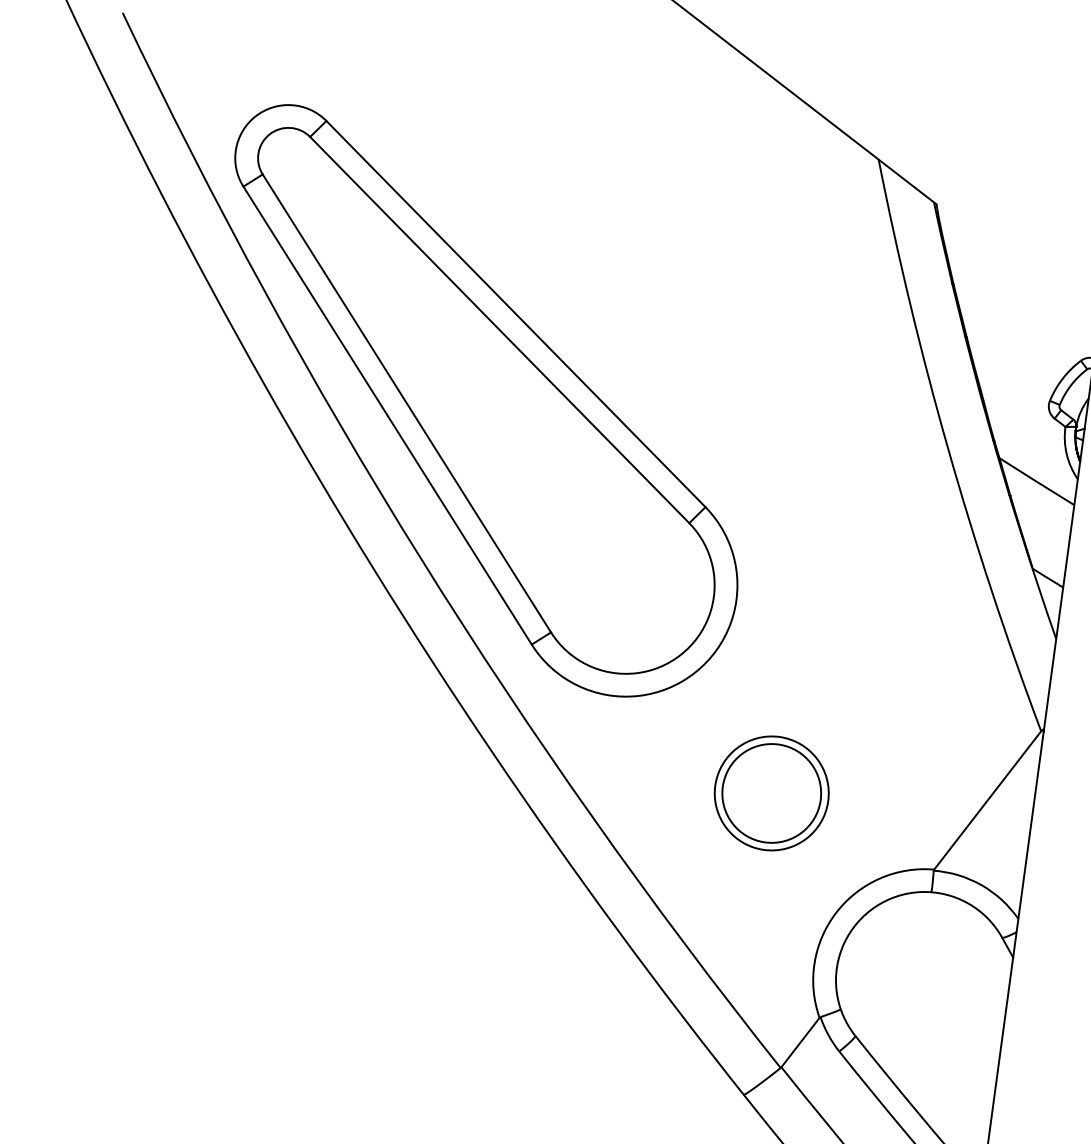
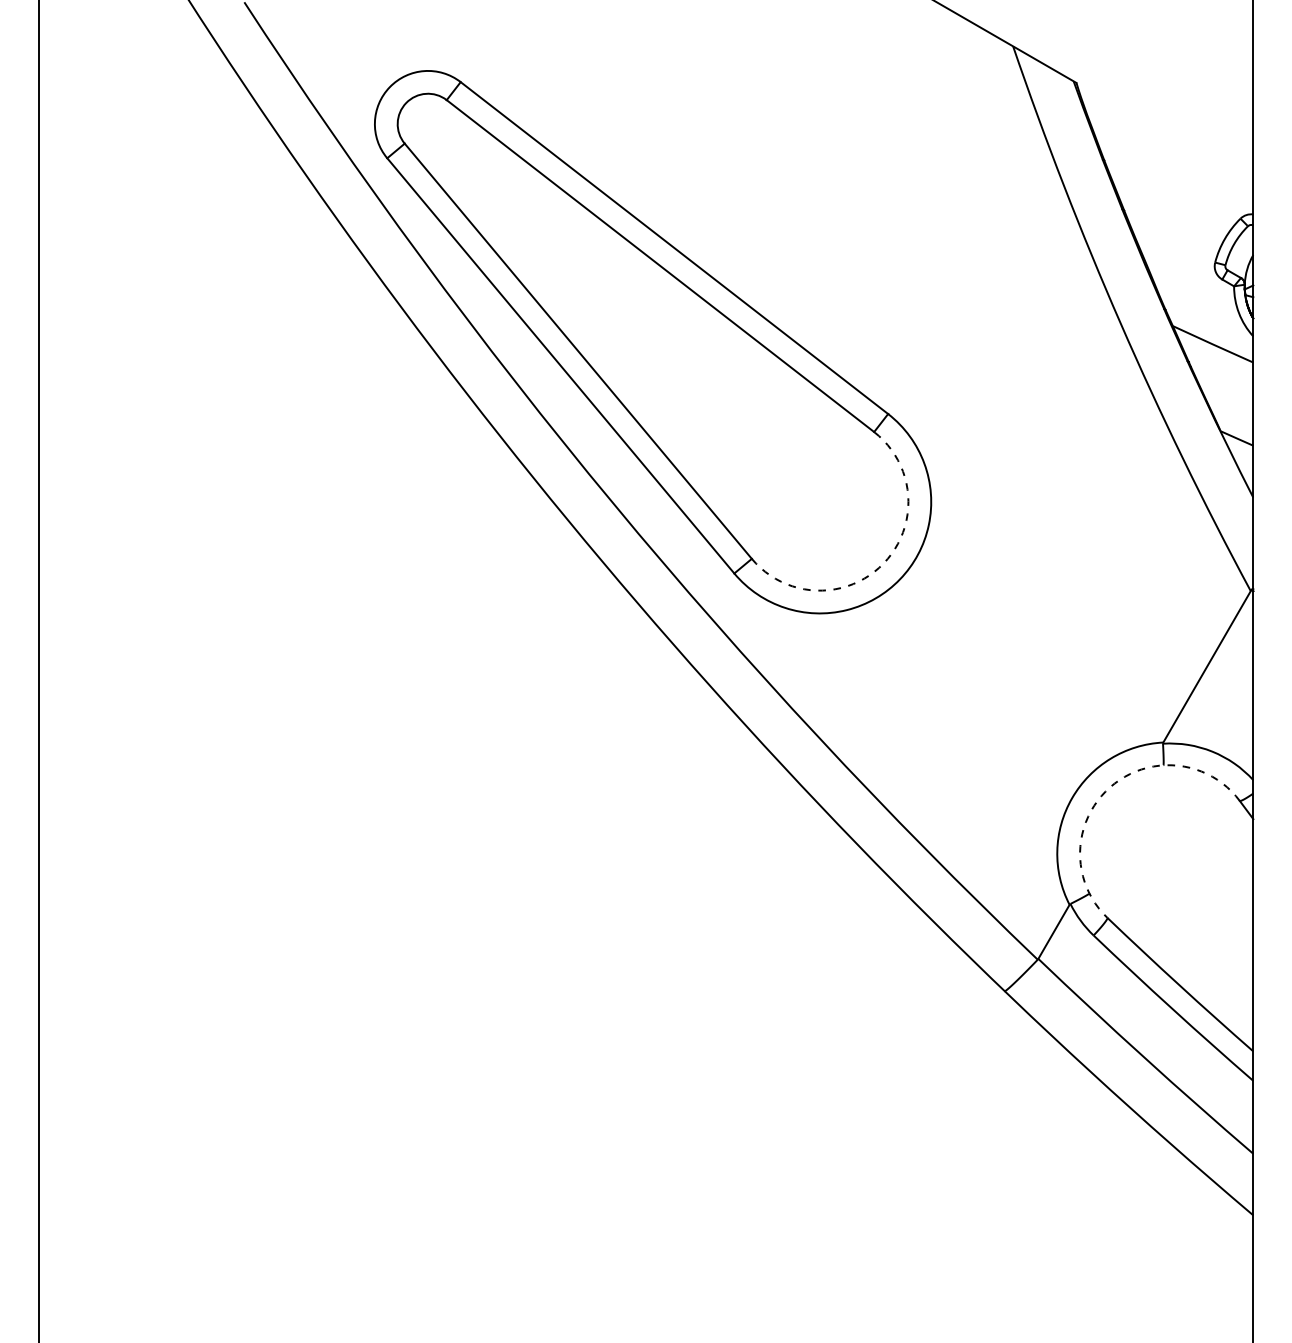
arc: (680, 654) -> (883, 563), solid -> dashed
part: (771, 793) -> (991, 688), removed
arc: (875, 907) -> (1110, 787), solid -> dashed

